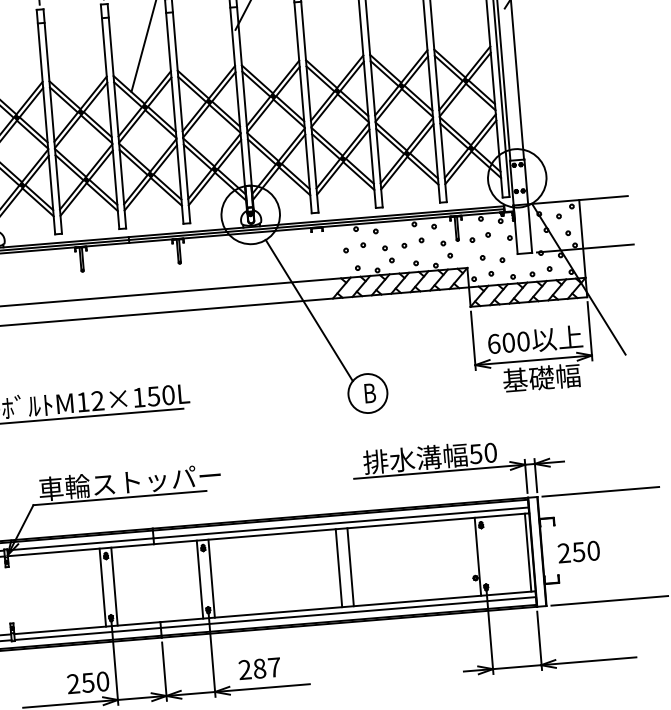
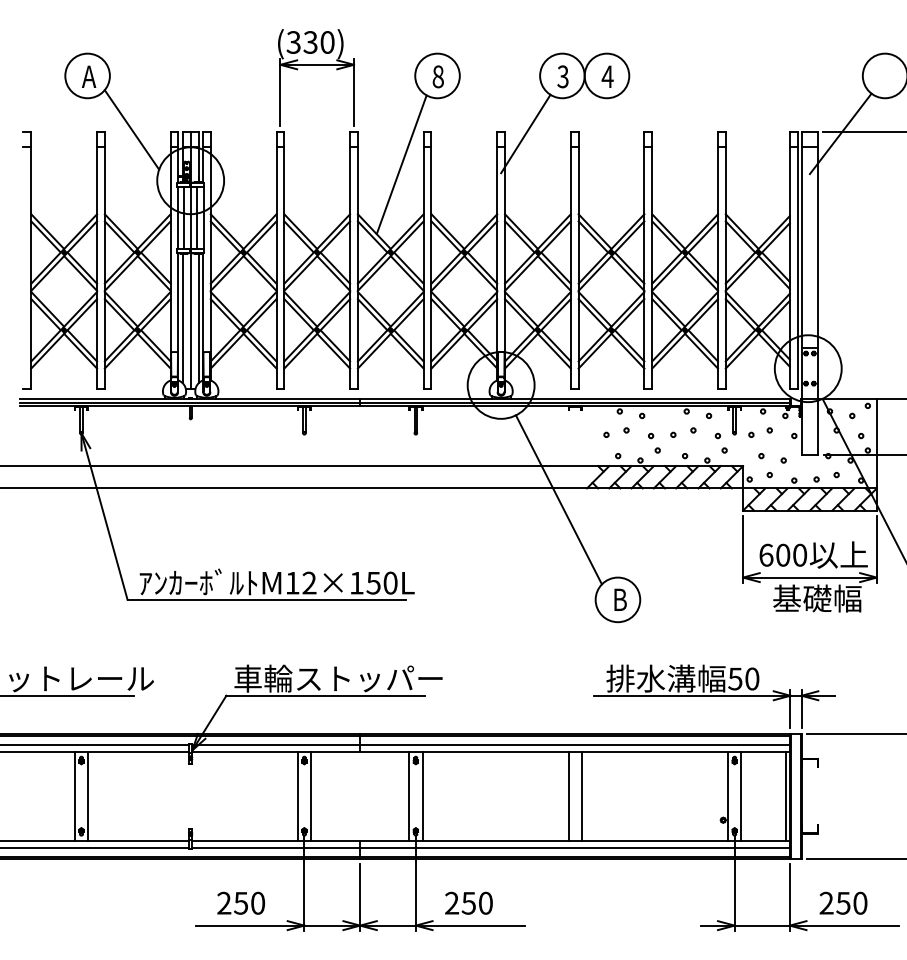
text: (578, 551) -> (843, 902), moved
line: (489, 555) -> (741, 795), added
text: (266, 667) -> (476, 902), 287 -> 250
text: (87, 682) -> (240, 902), moved

